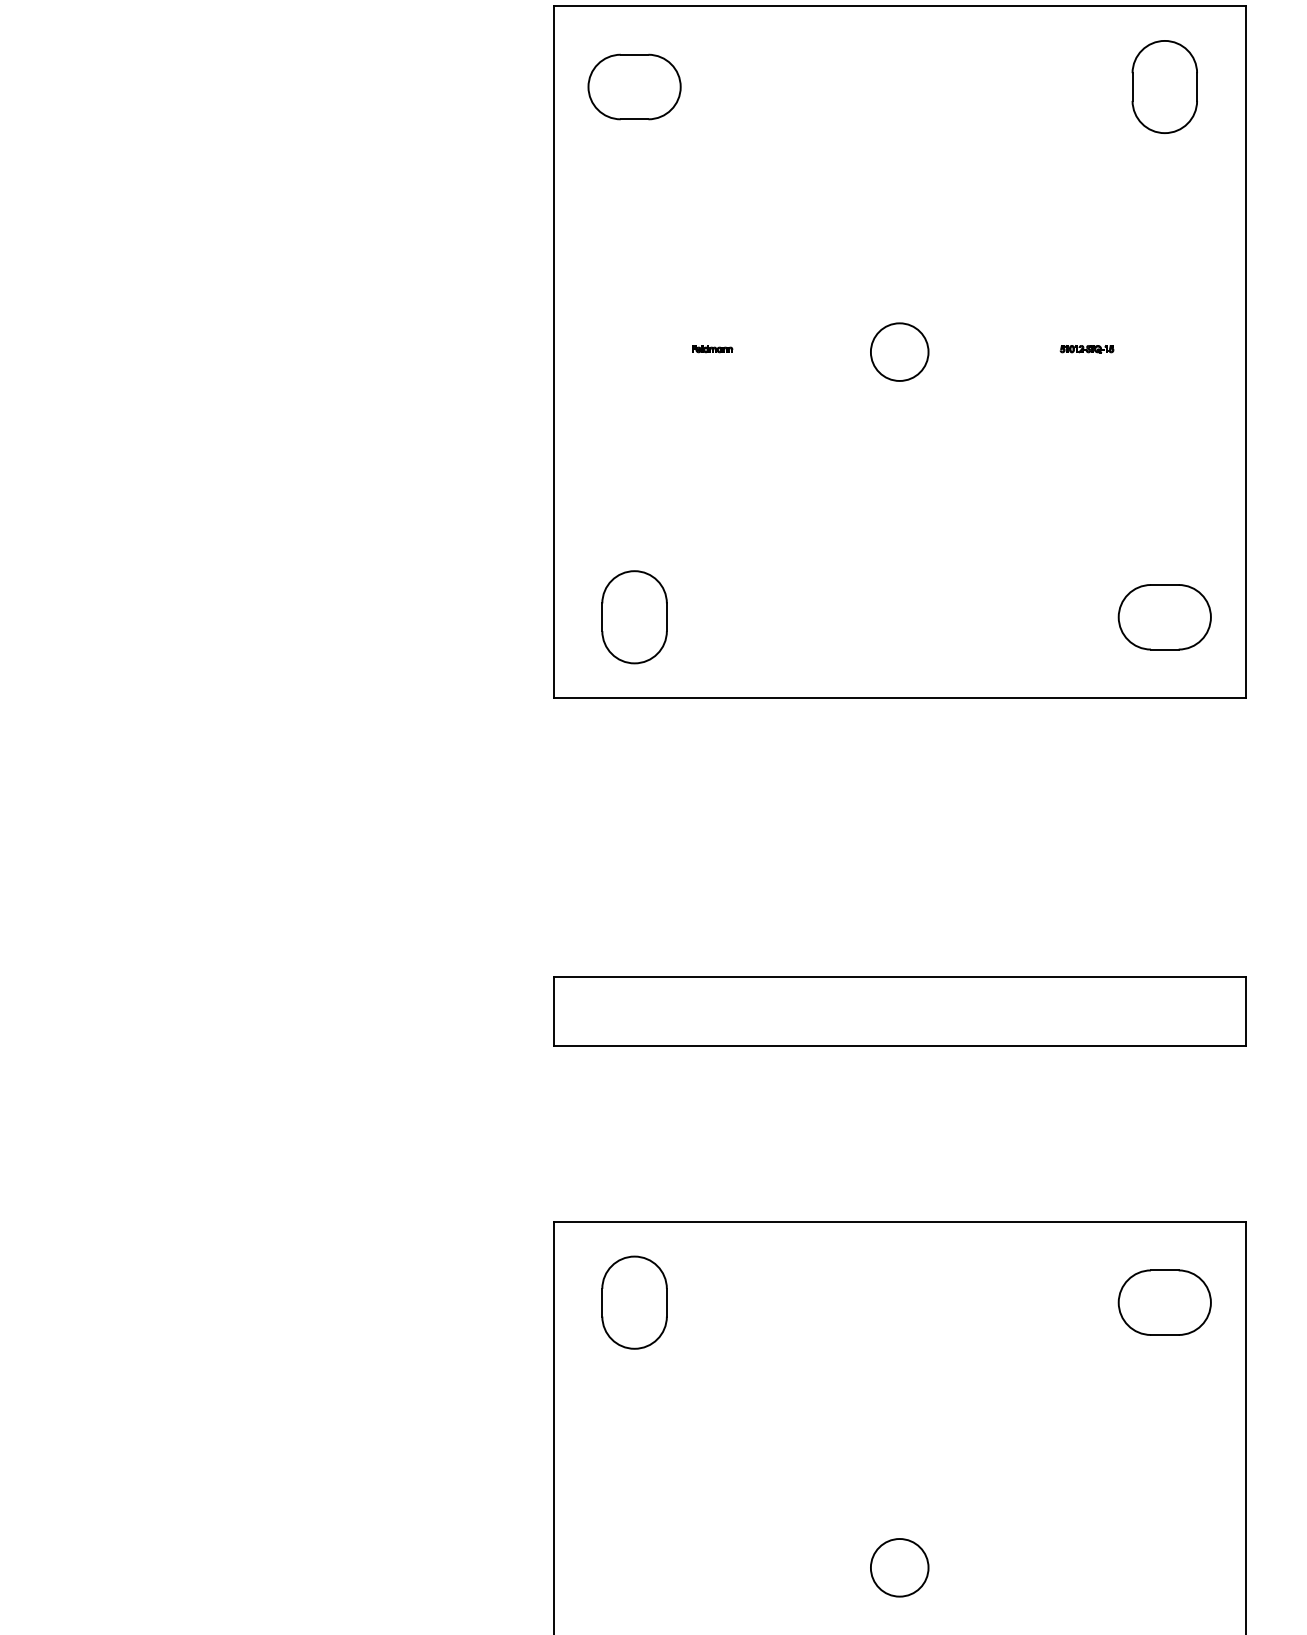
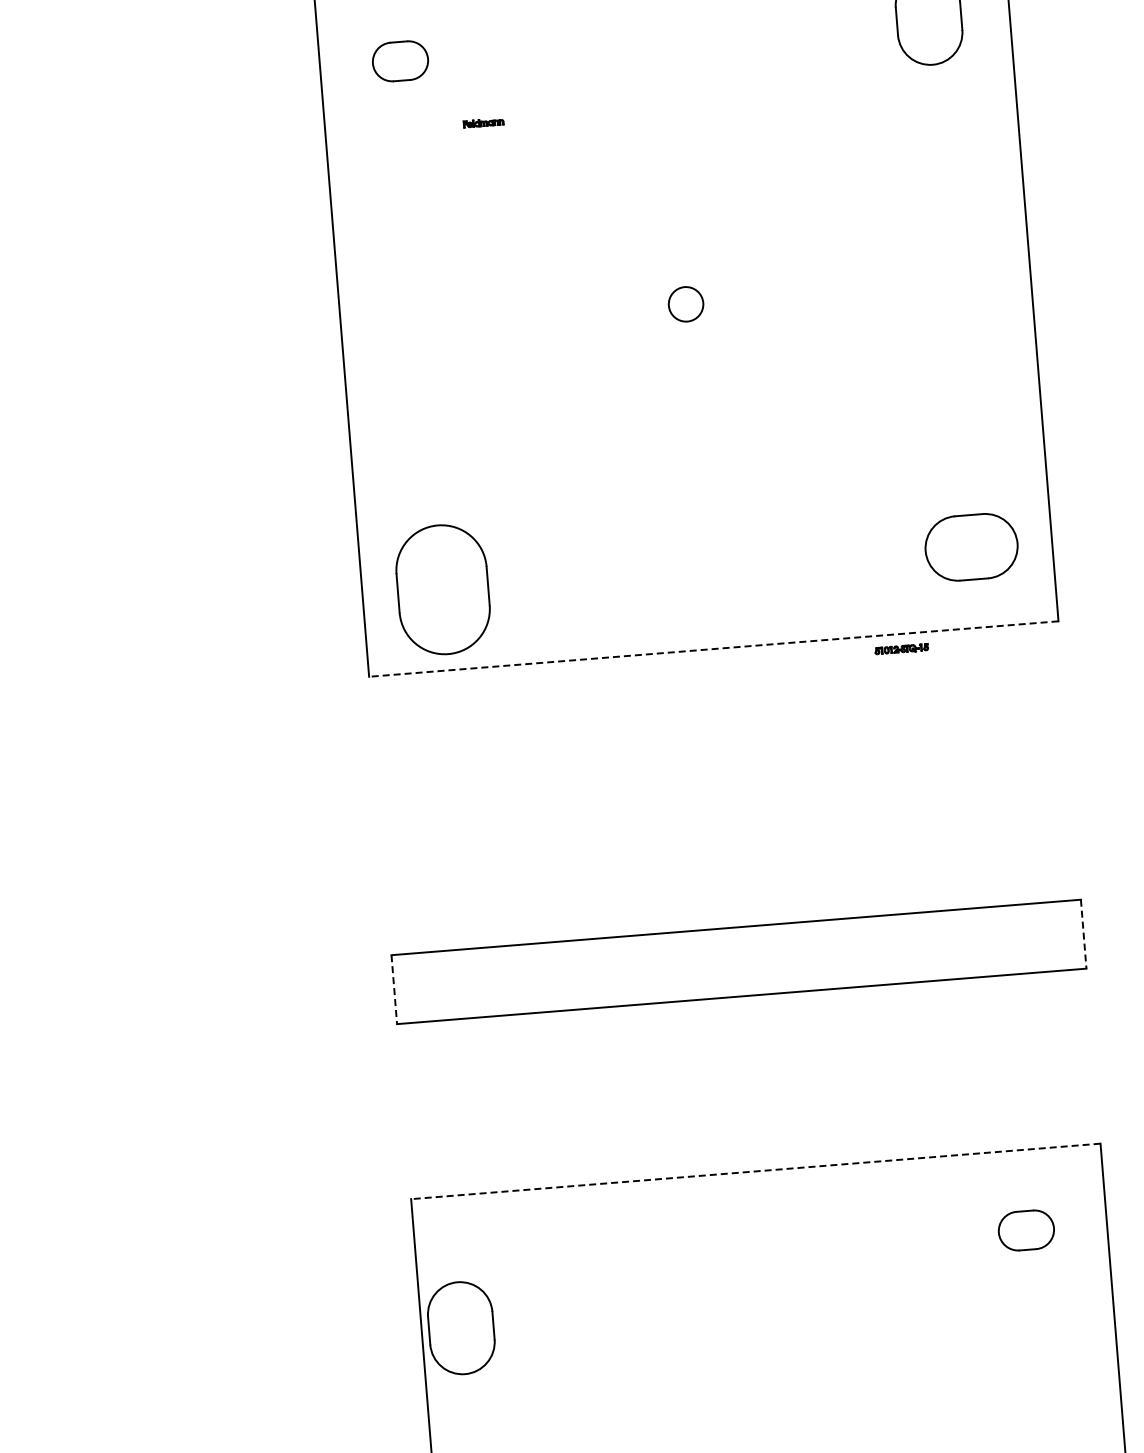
part: (634, 86) -> (400, 60), size x0.6
part: (712, 349) -> (483, 123), moved
part: (1086, 349) -> (901, 649), moved
circle: (899, 351) -> (685, 303), size x0.6
part: (634, 617) -> (442, 590), size x1.4
line: (899, 697) -> (713, 648), solid -> dashed
line: (553, 1011) -> (393, 989), solid -> dashed
line: (1245, 1011) -> (1083, 933), solid -> dashed
line: (899, 1222) -> (755, 1171), solid -> dashed
part: (634, 1302) -> (461, 1328), moved
part: (1164, 1302) -> (1026, 1230), size x0.6

